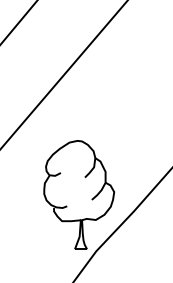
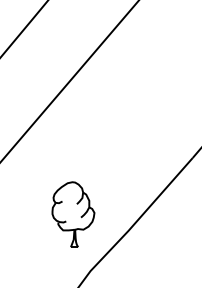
part: (79, 194) -> (73, 214), size x0.6

